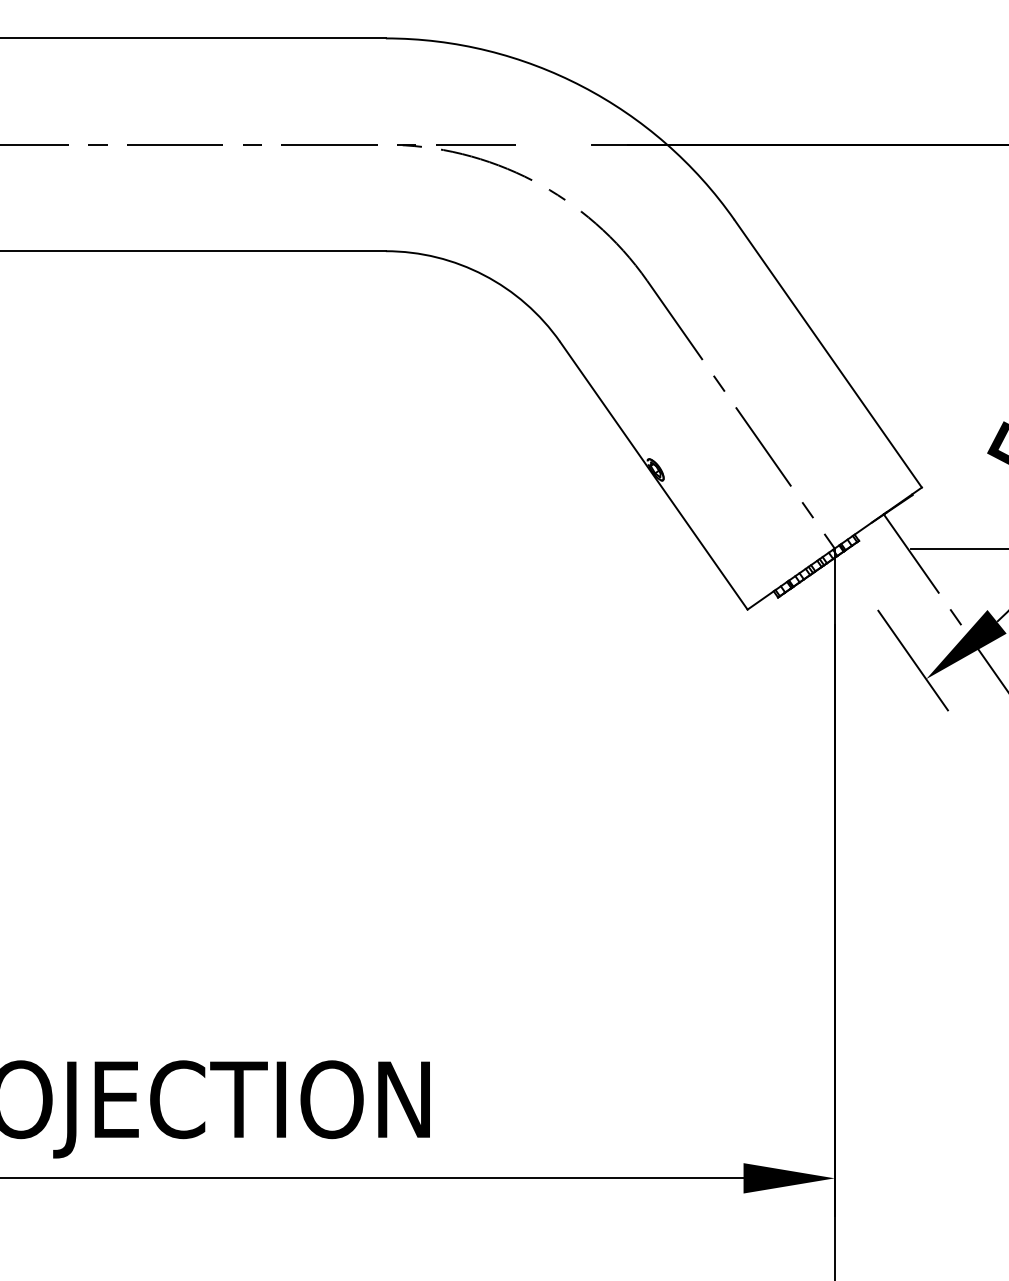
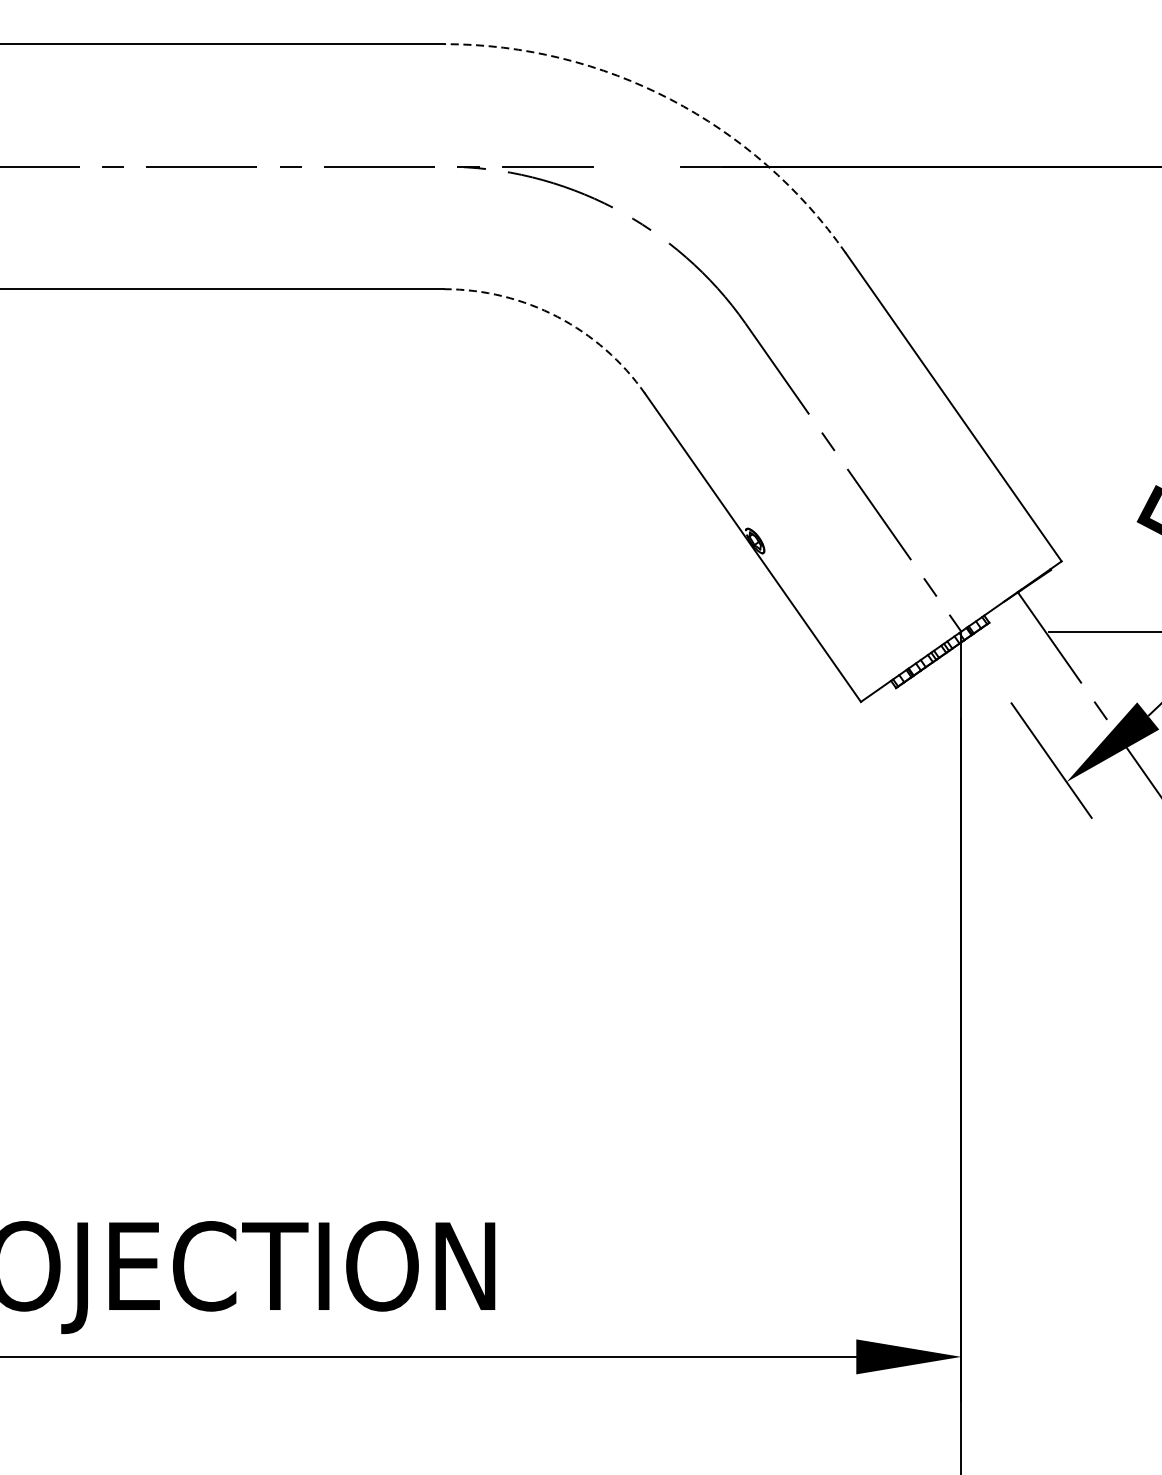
arc: (582, 86) -> (670, 99), solid -> dashed
arc: (484, 275) -> (557, 317), solid -> dashed

